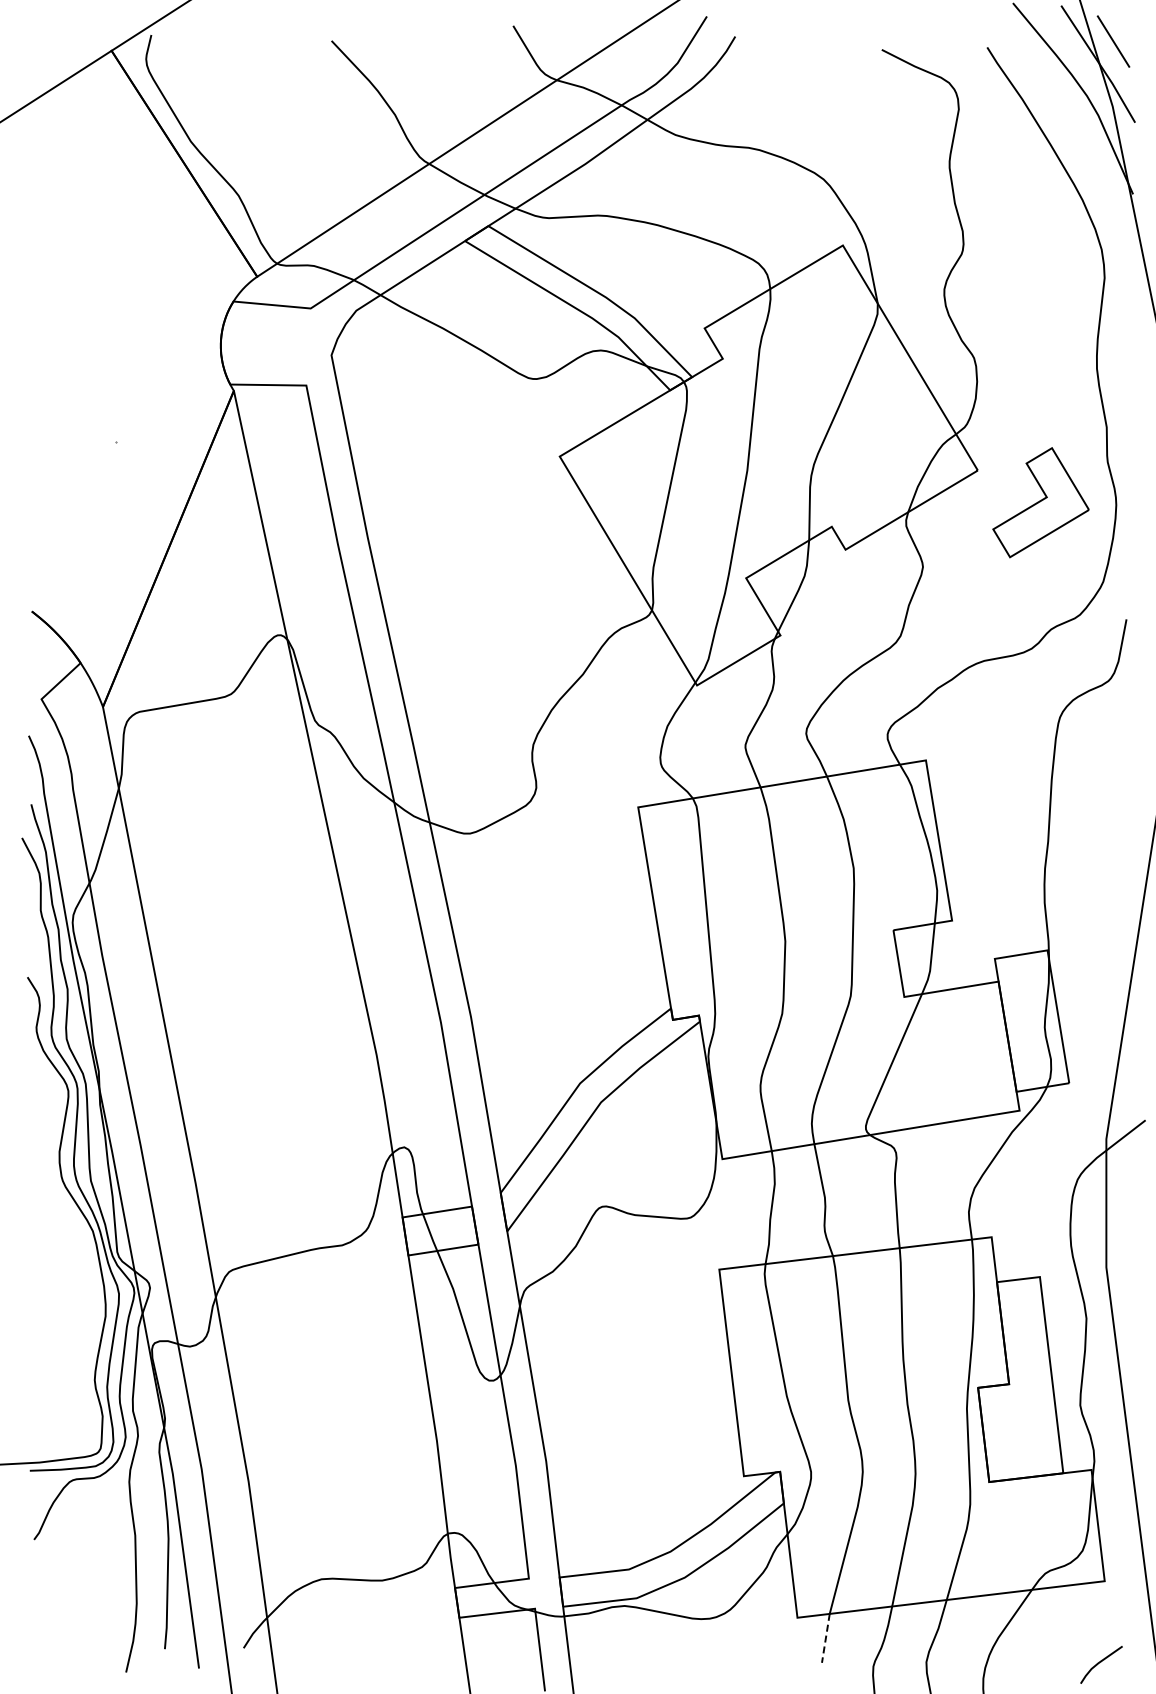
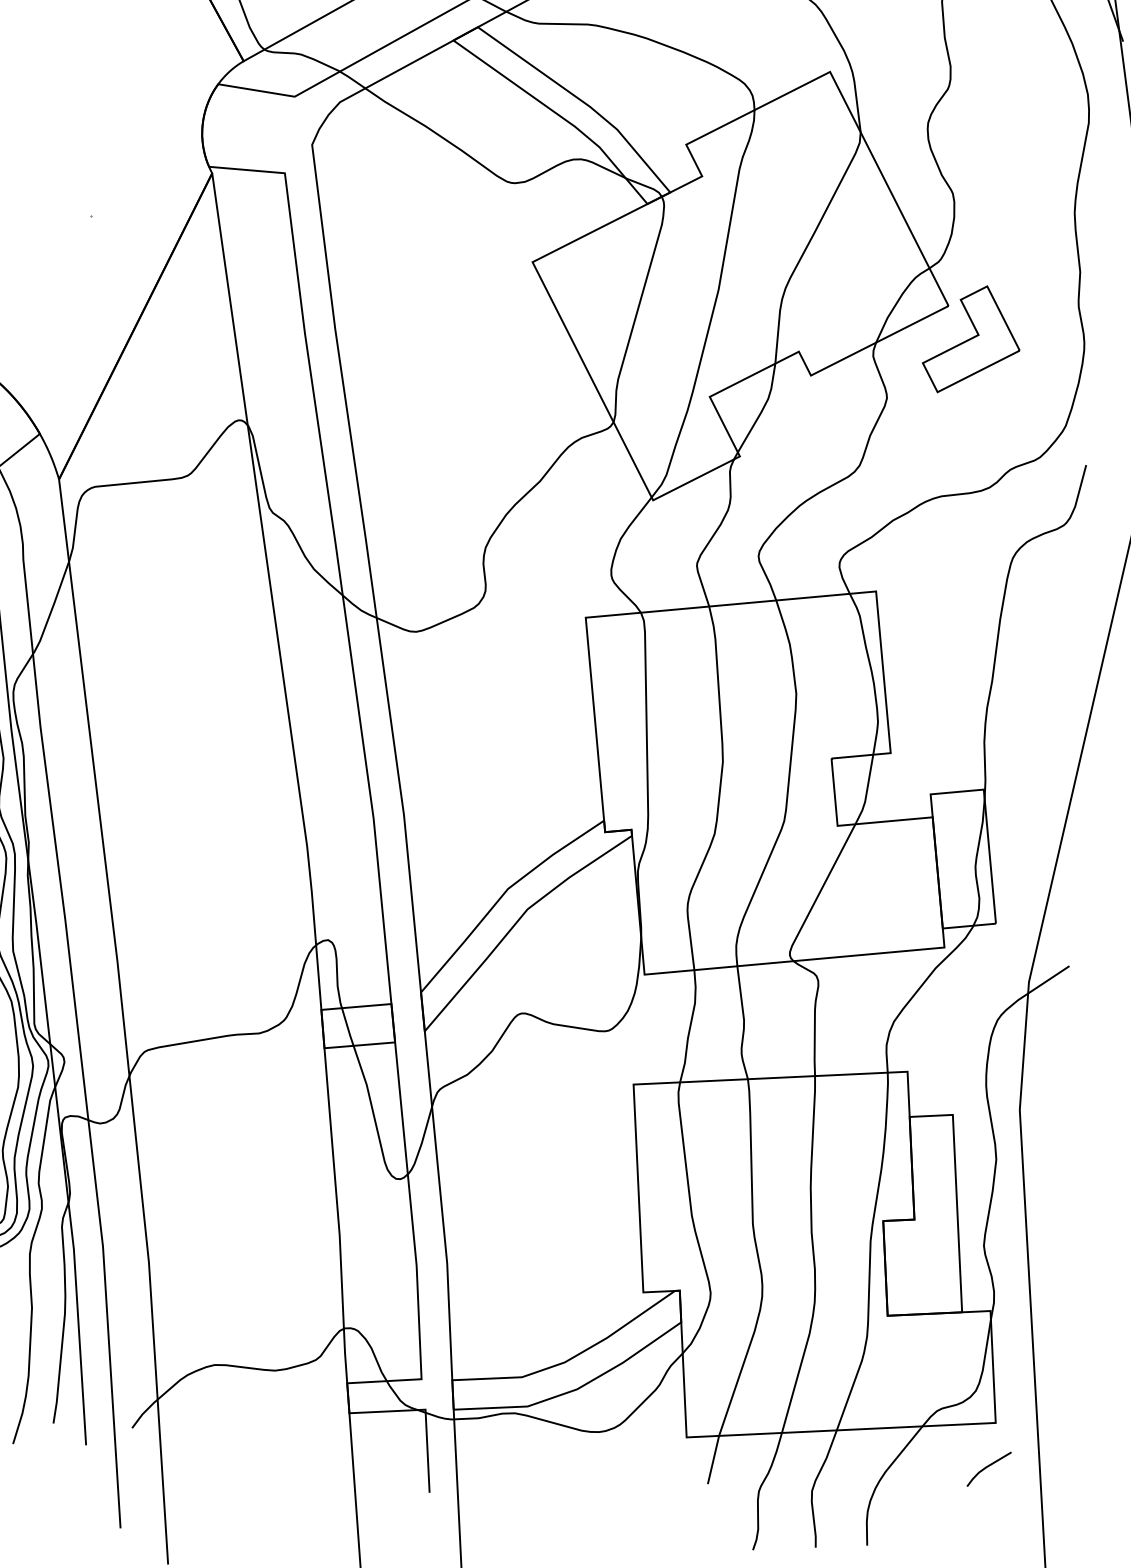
part: (1040, 502) -> (971, 339), moved
line: (825, 1638) -> (713, 1460), dashed -> solid
line: (1101, 1662) -> (989, 1466), moved

